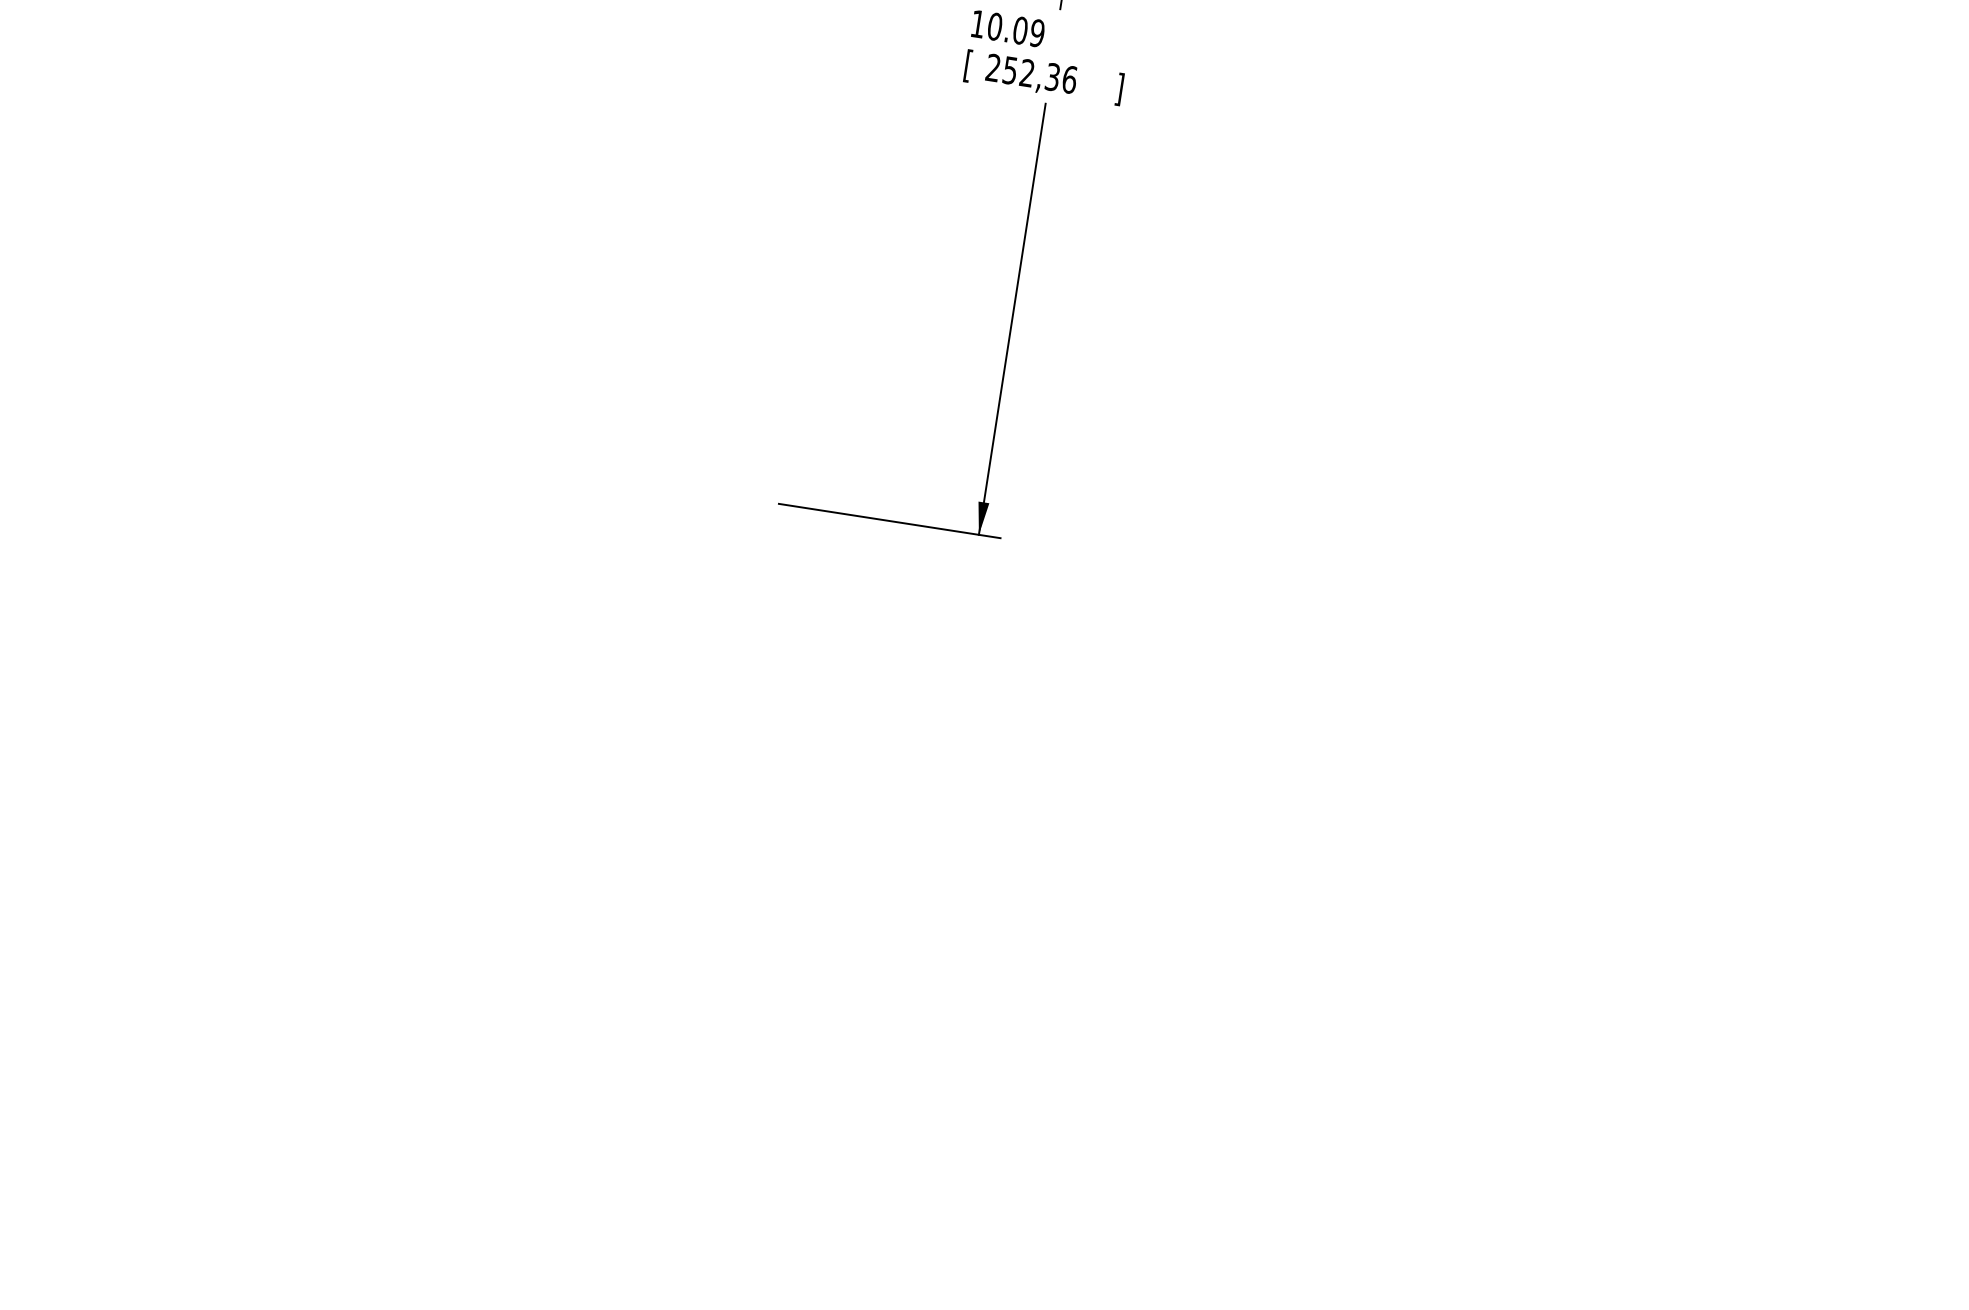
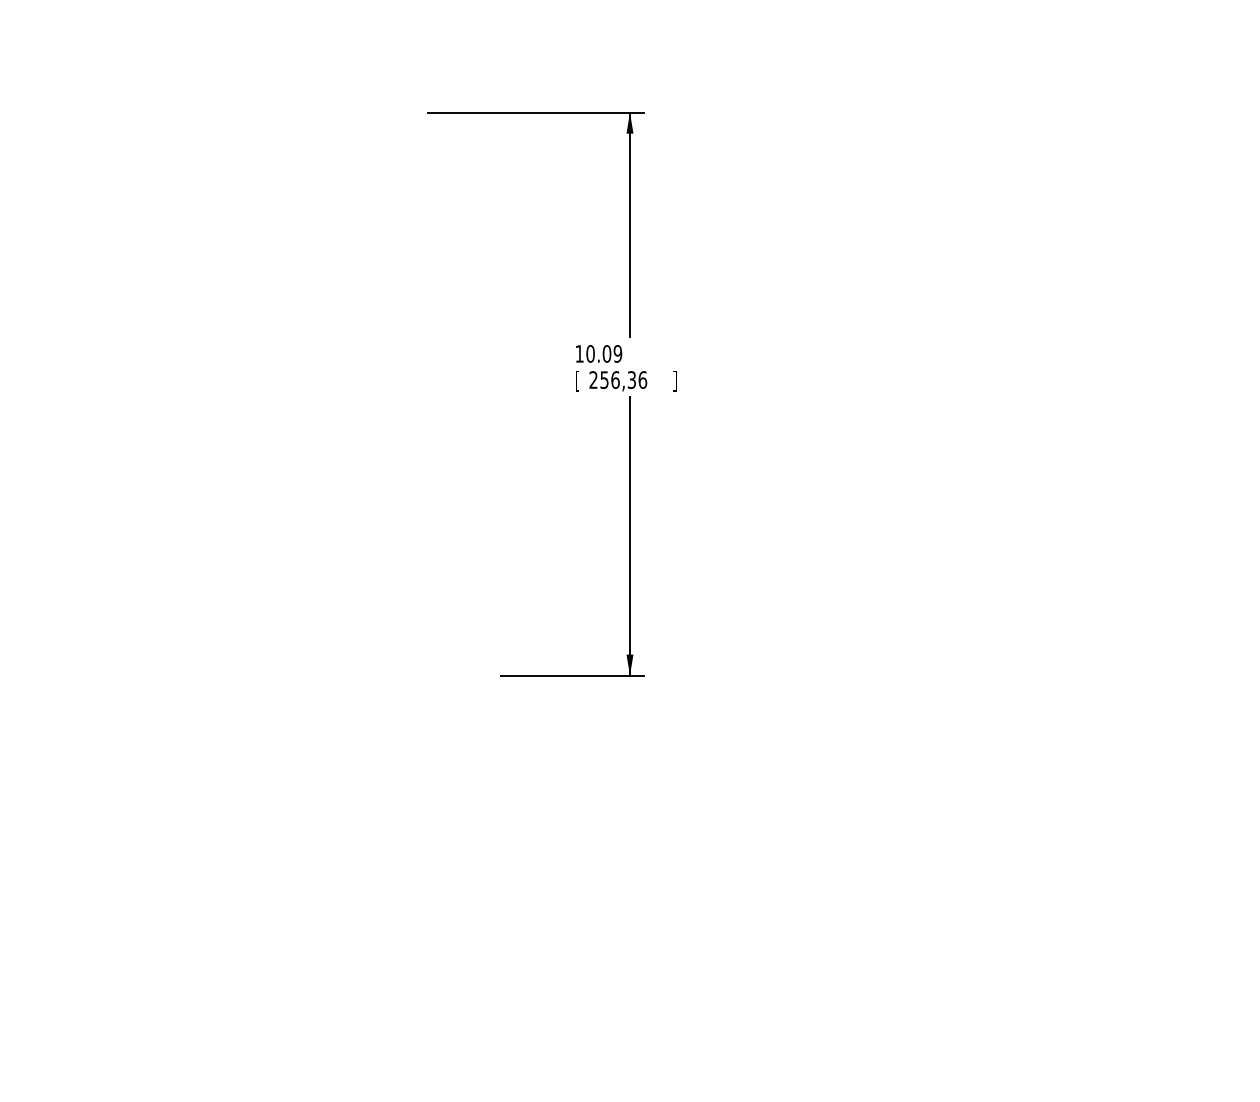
text: (1027, 72) -> (615, 379), 252,36 -> 256,36

